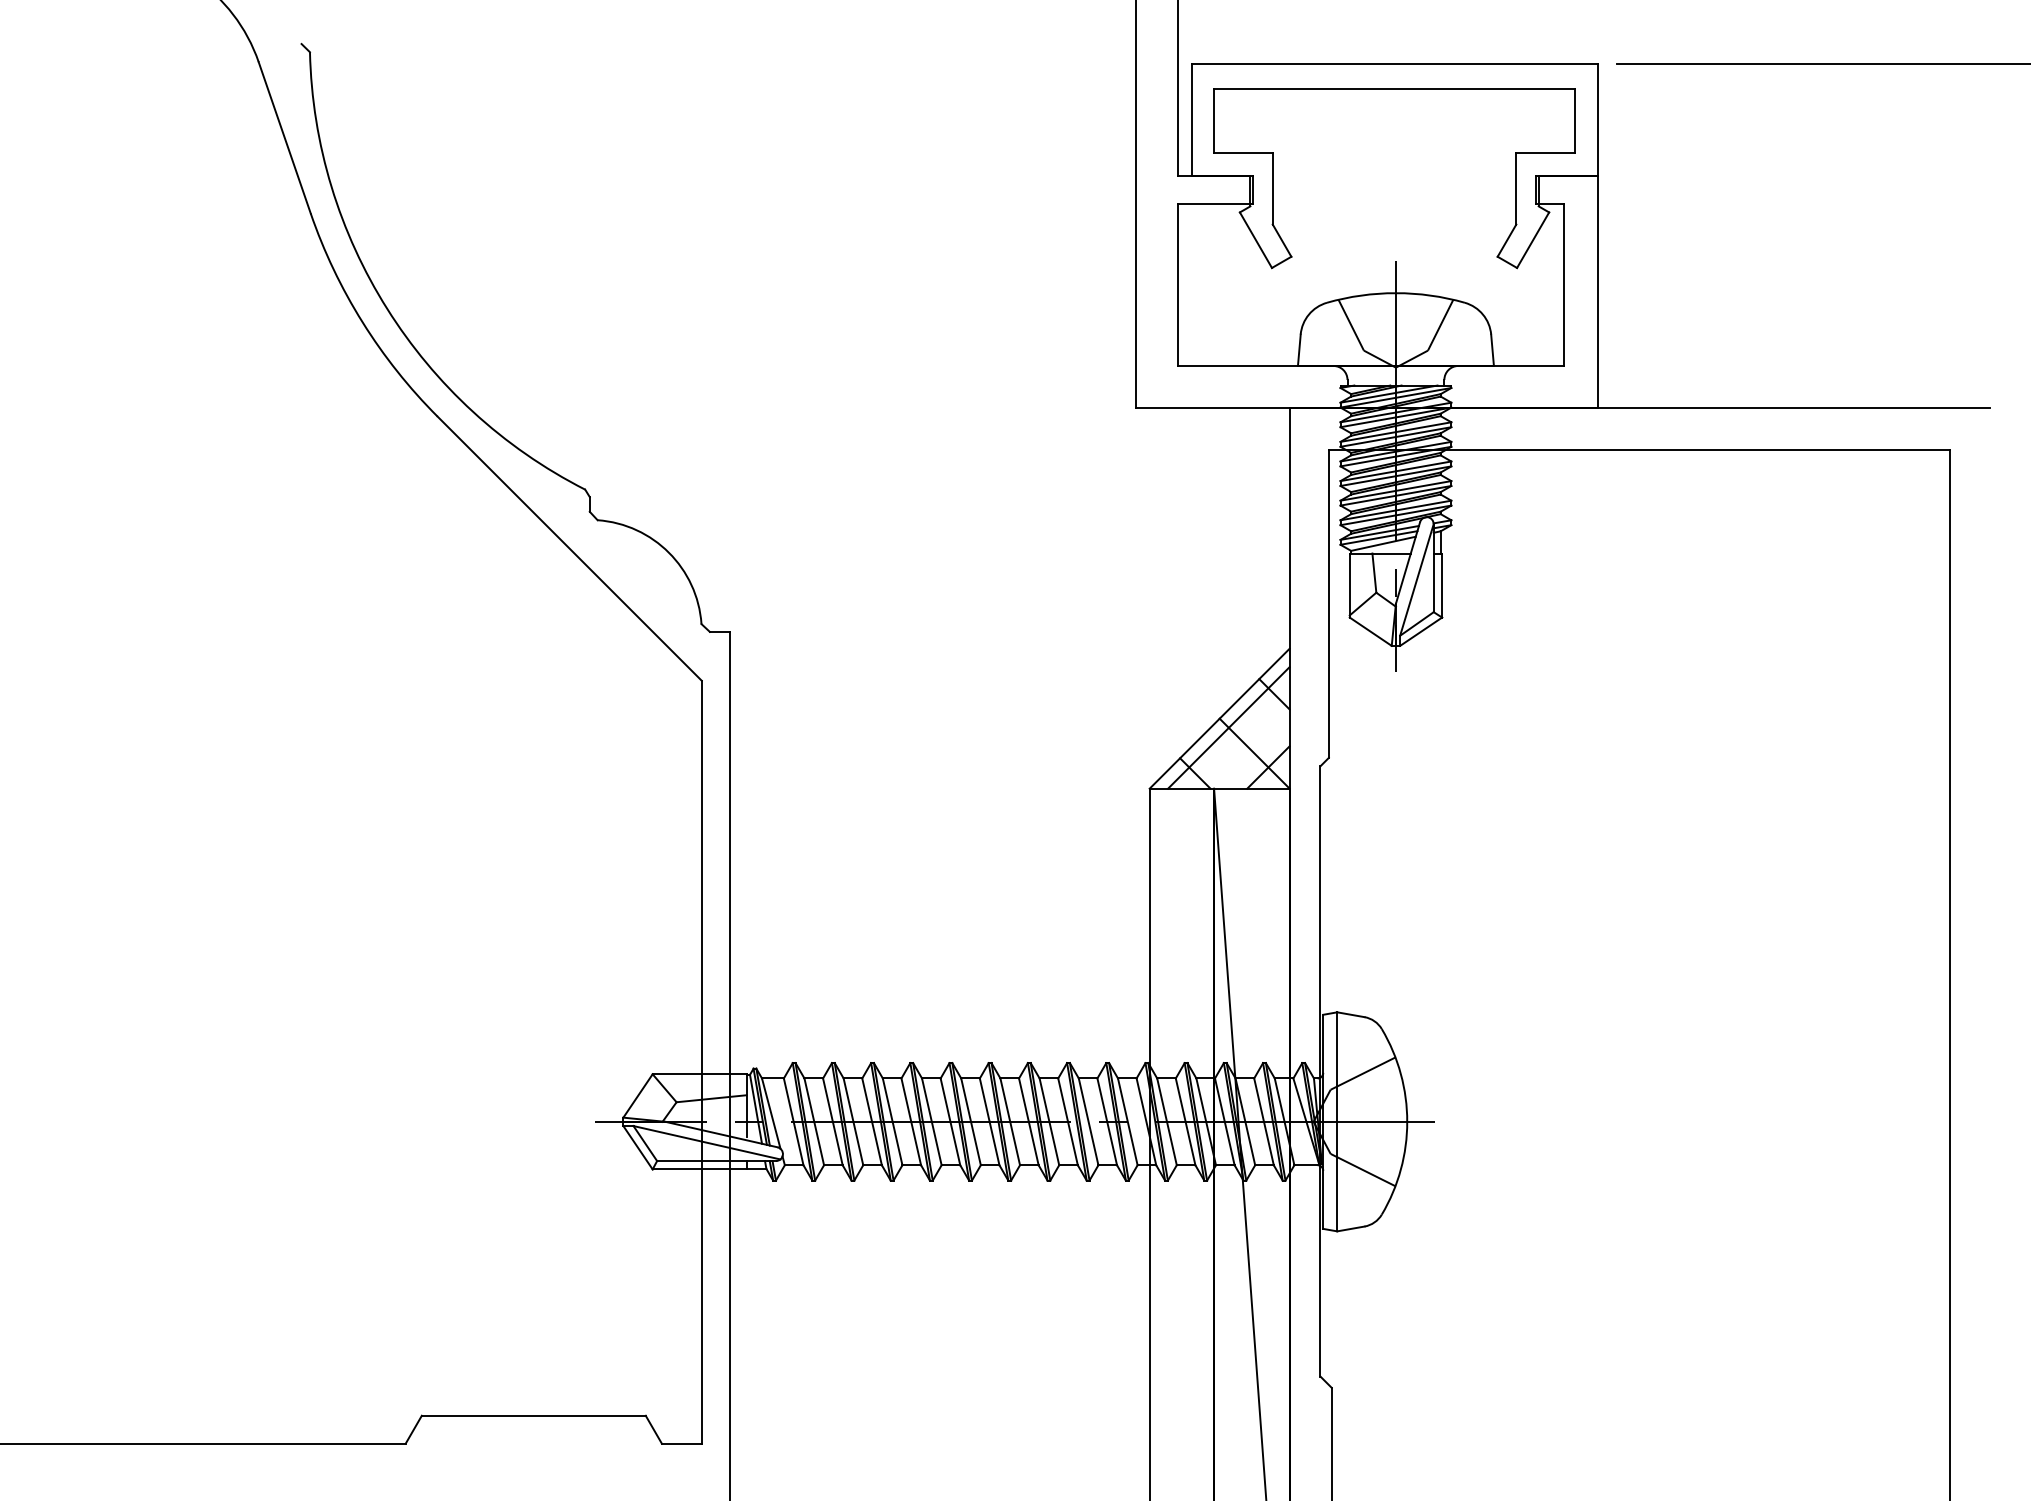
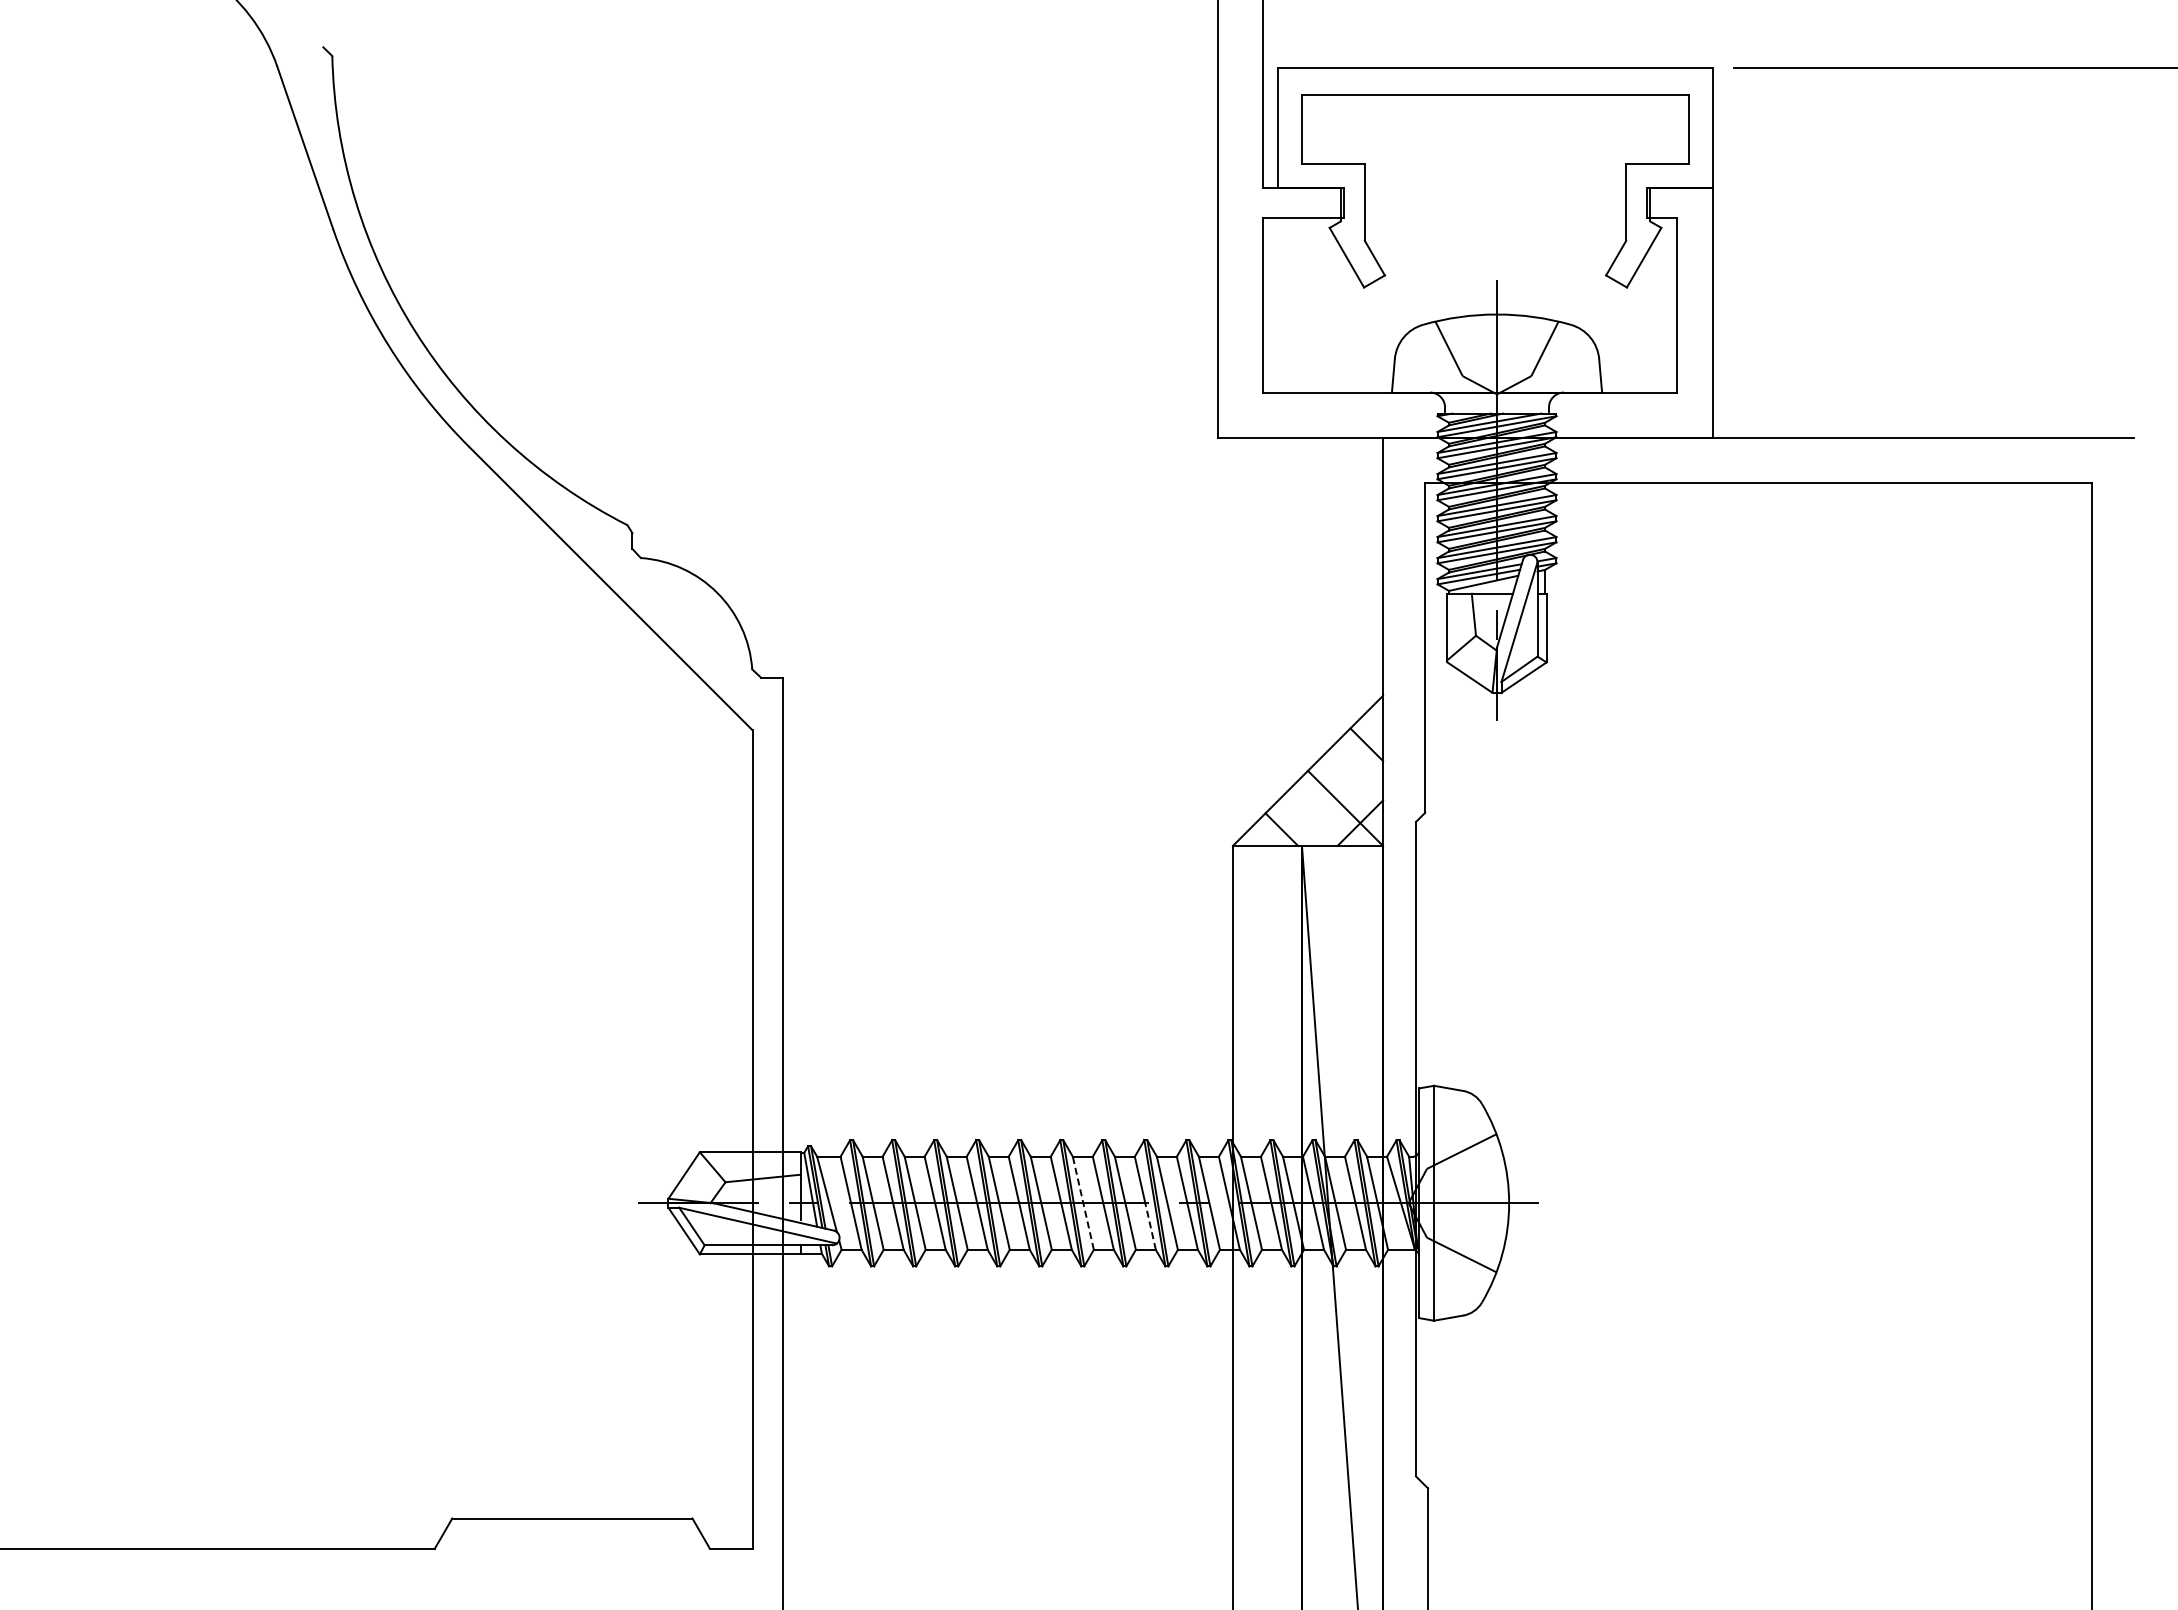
line: (1228, 727) -> (1317, 780), removed
line: (1010, 1122) -> (1083, 1203), solid -> dashed
line: (1072, 1143) -> (1150, 1226), solid -> dashed

